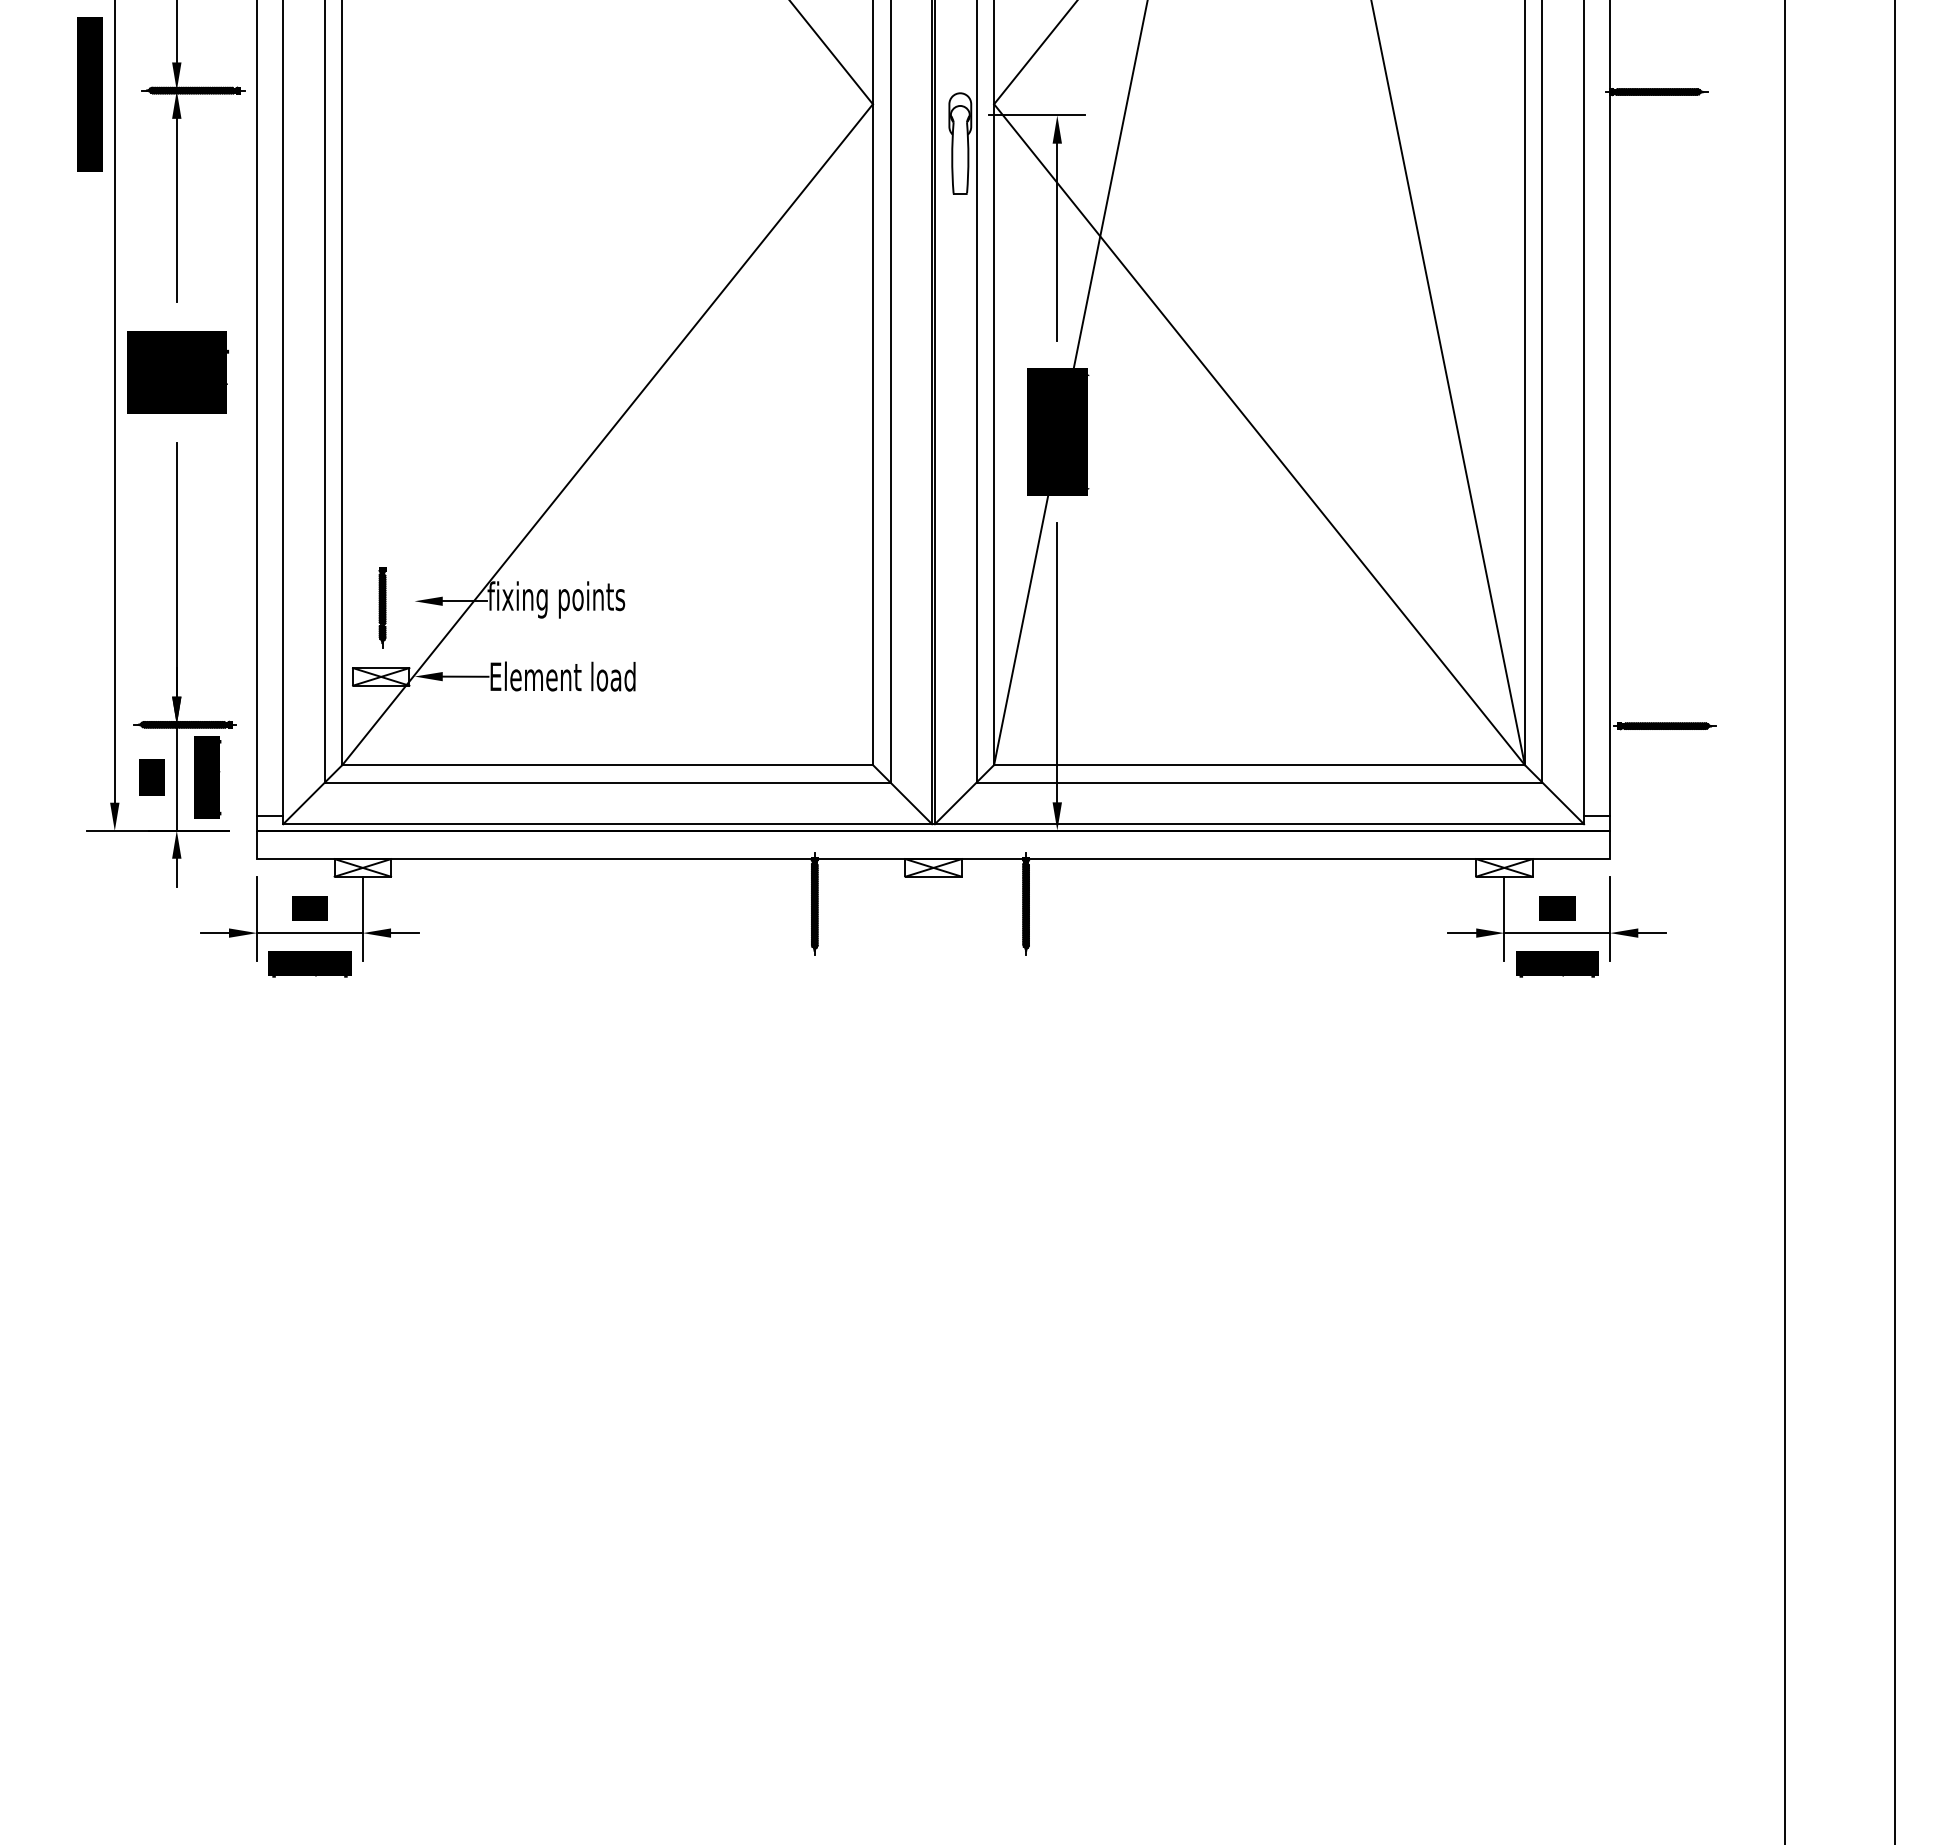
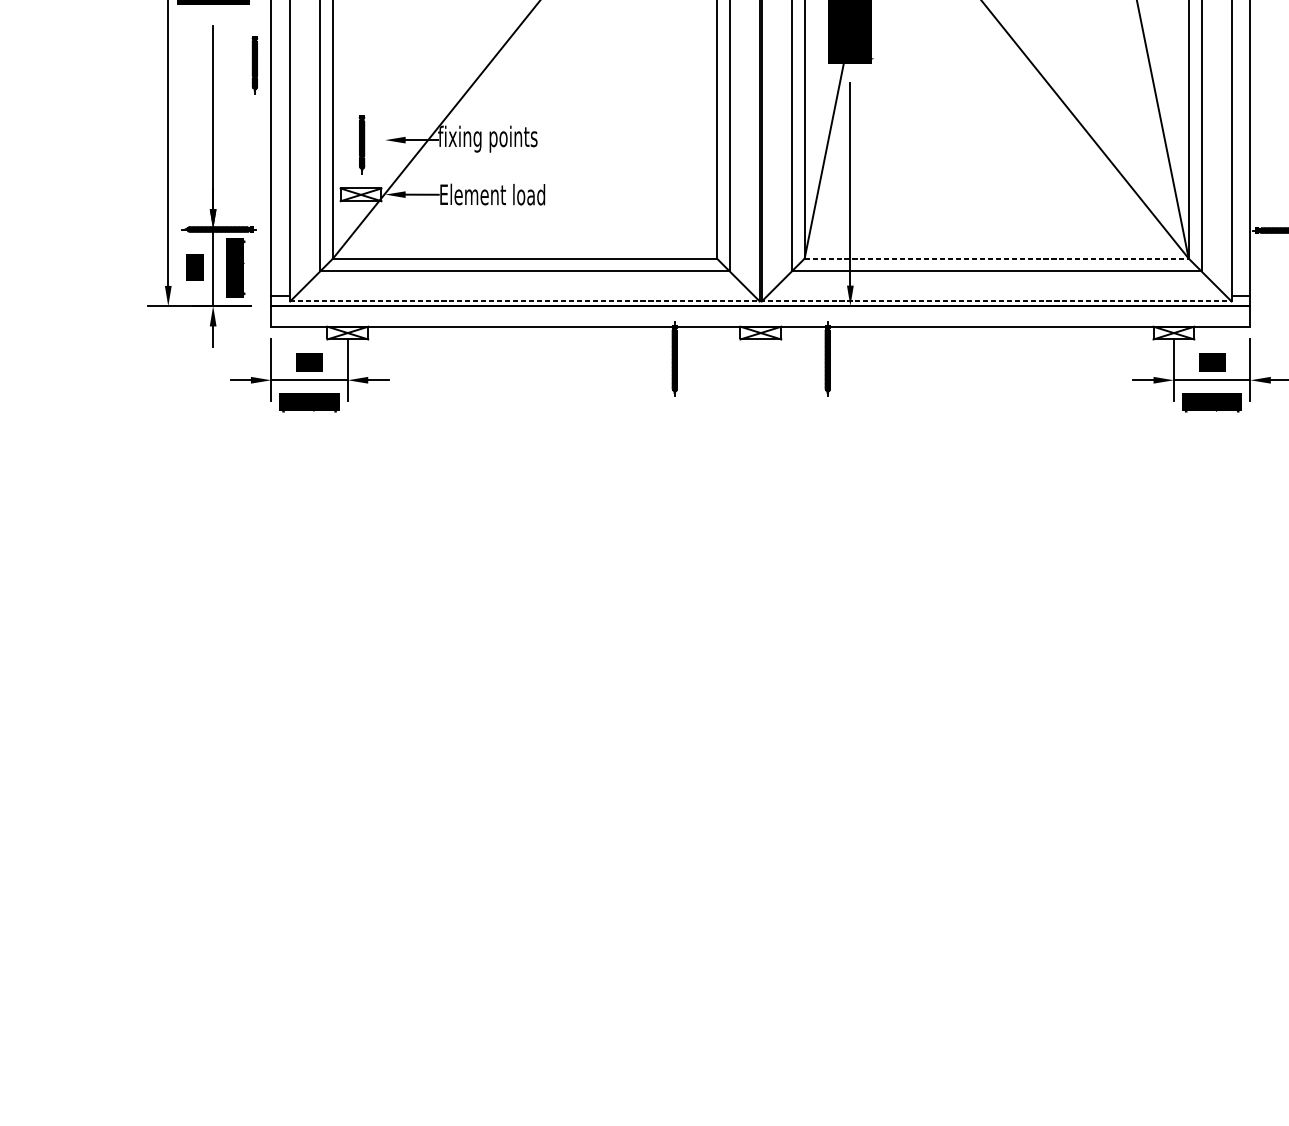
part: (234, 497) -> (254, 65), added
line: (1259, 765) -> (996, 258), solid -> dashed
line: (934, 824) -> (761, 301), solid -> dashed

